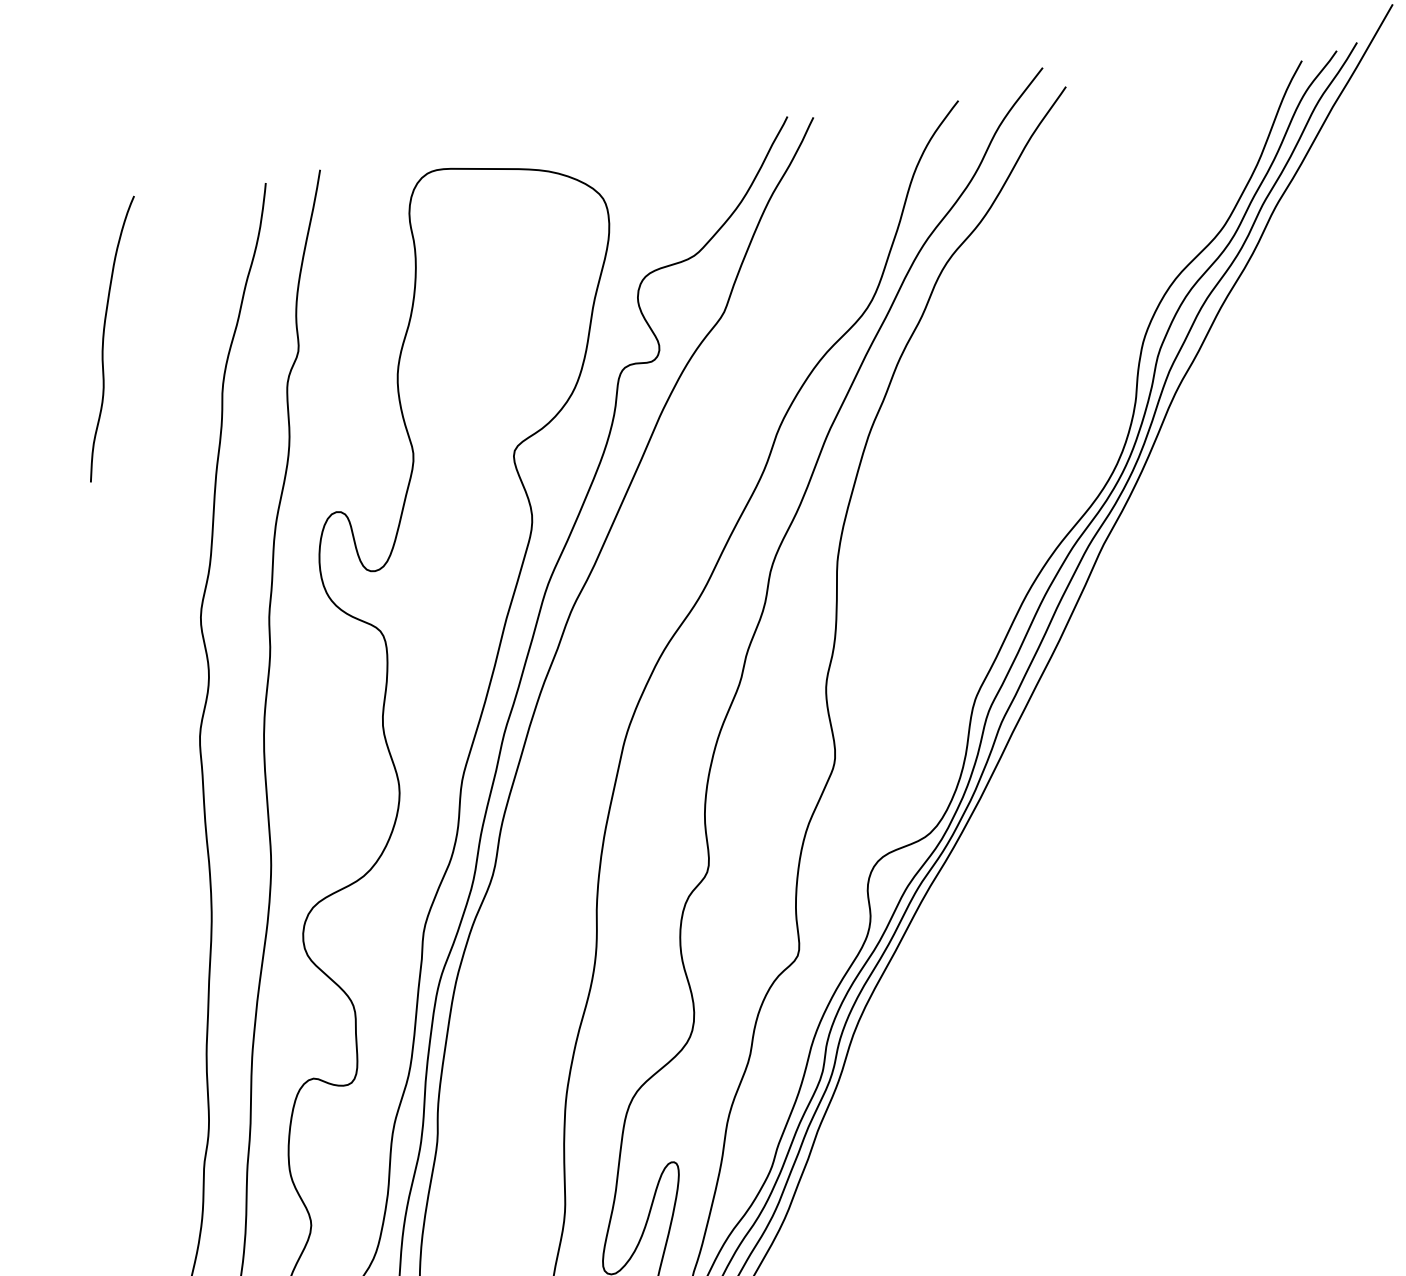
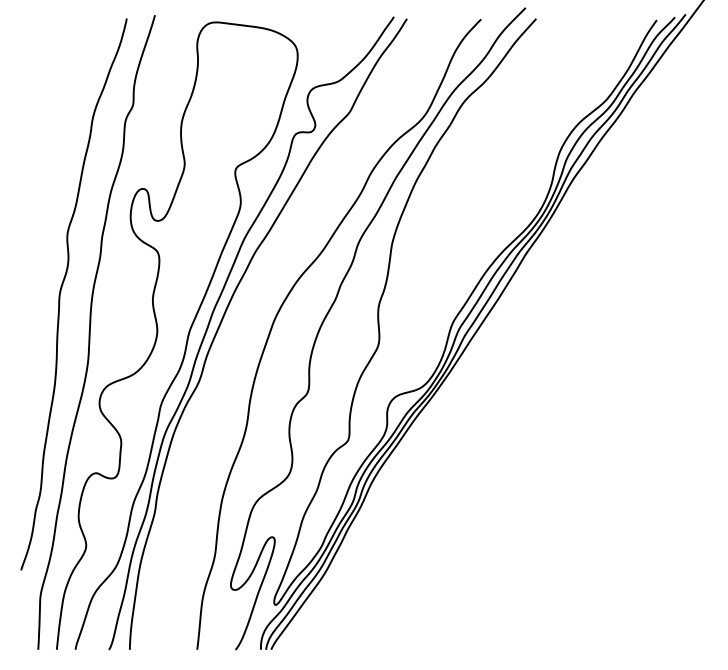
curve: (105, 339) -> (36, 87), removed

